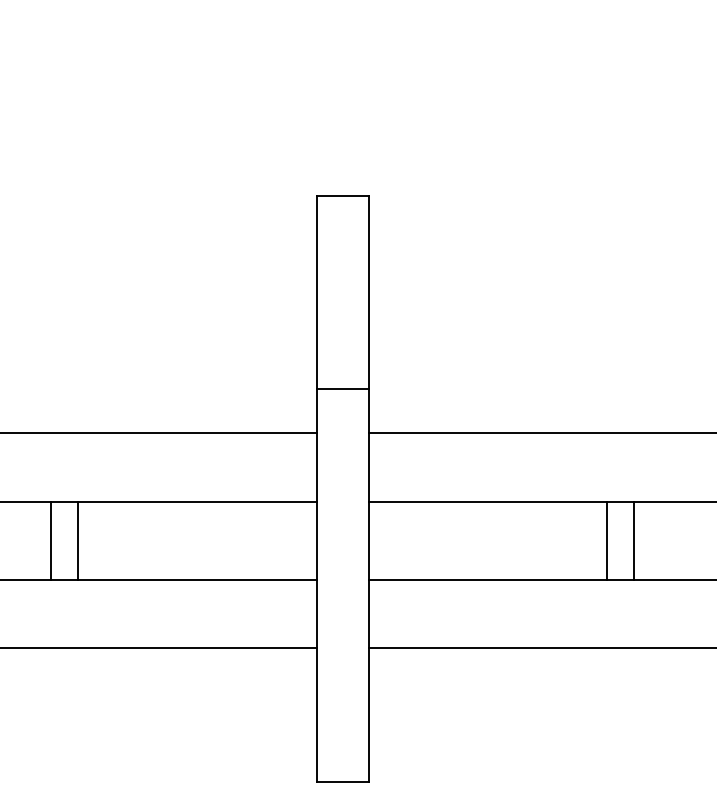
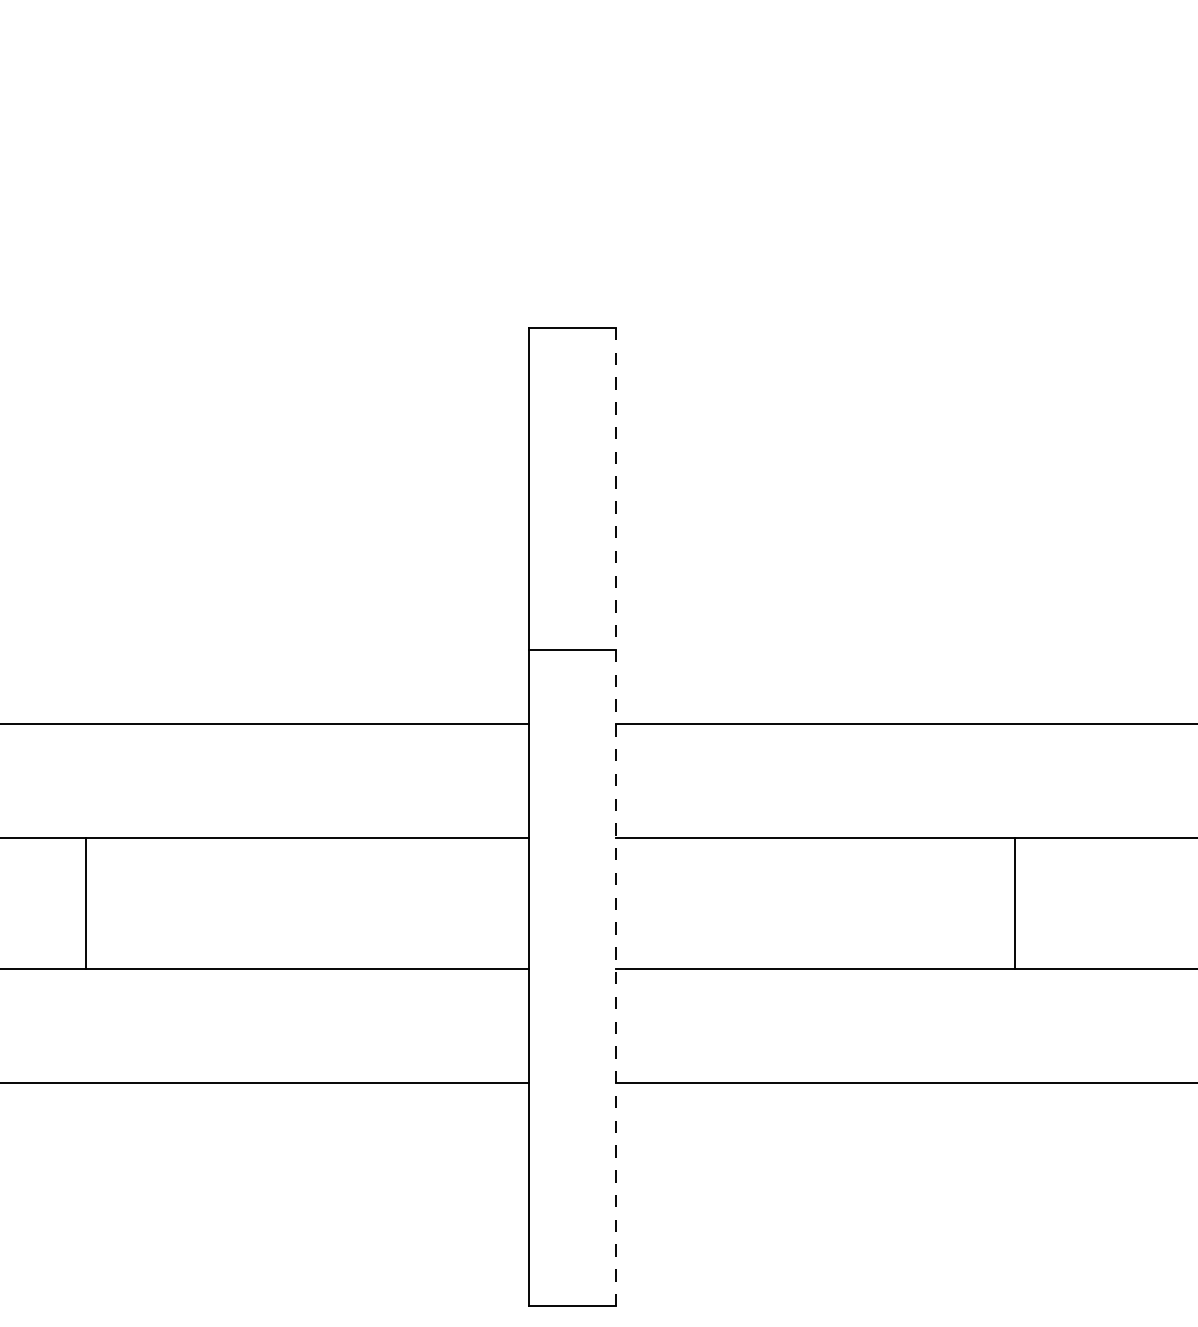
line: (368, 488) -> (615, 816), solid -> dashed
line: (77, 540) -> (129, 903), removed
line: (633, 540) -> (1058, 903), removed

